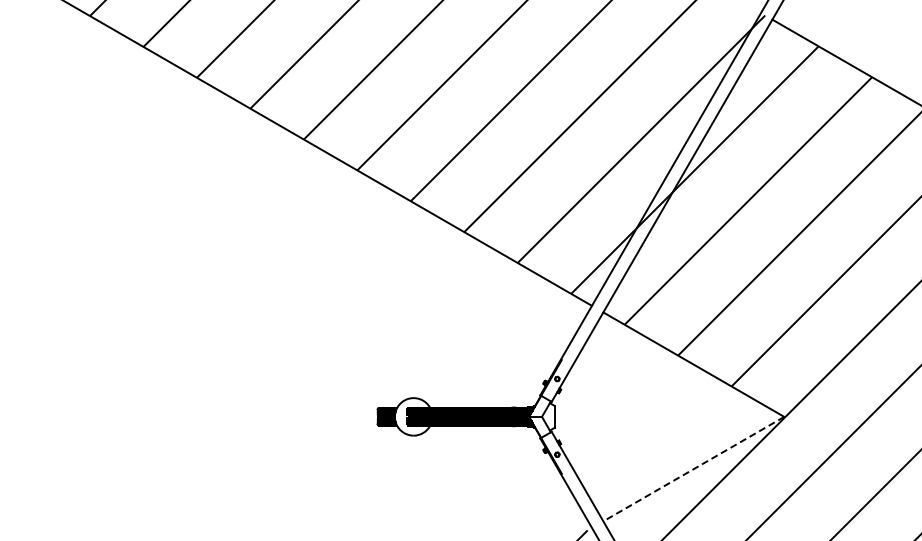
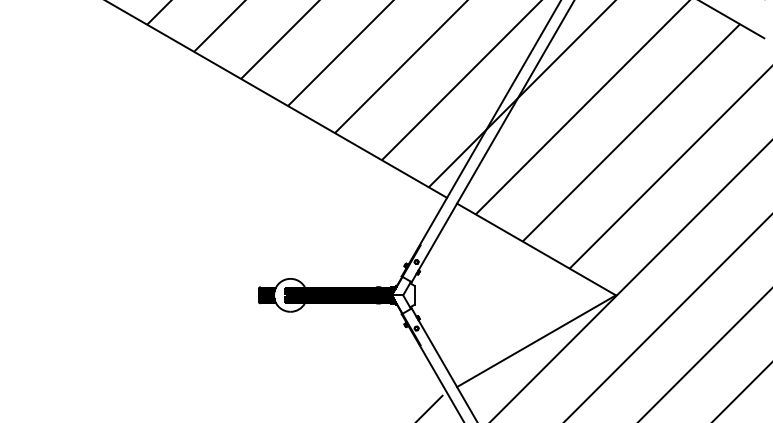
line: (693, 469) -> (536, 341), dashed -> solid

